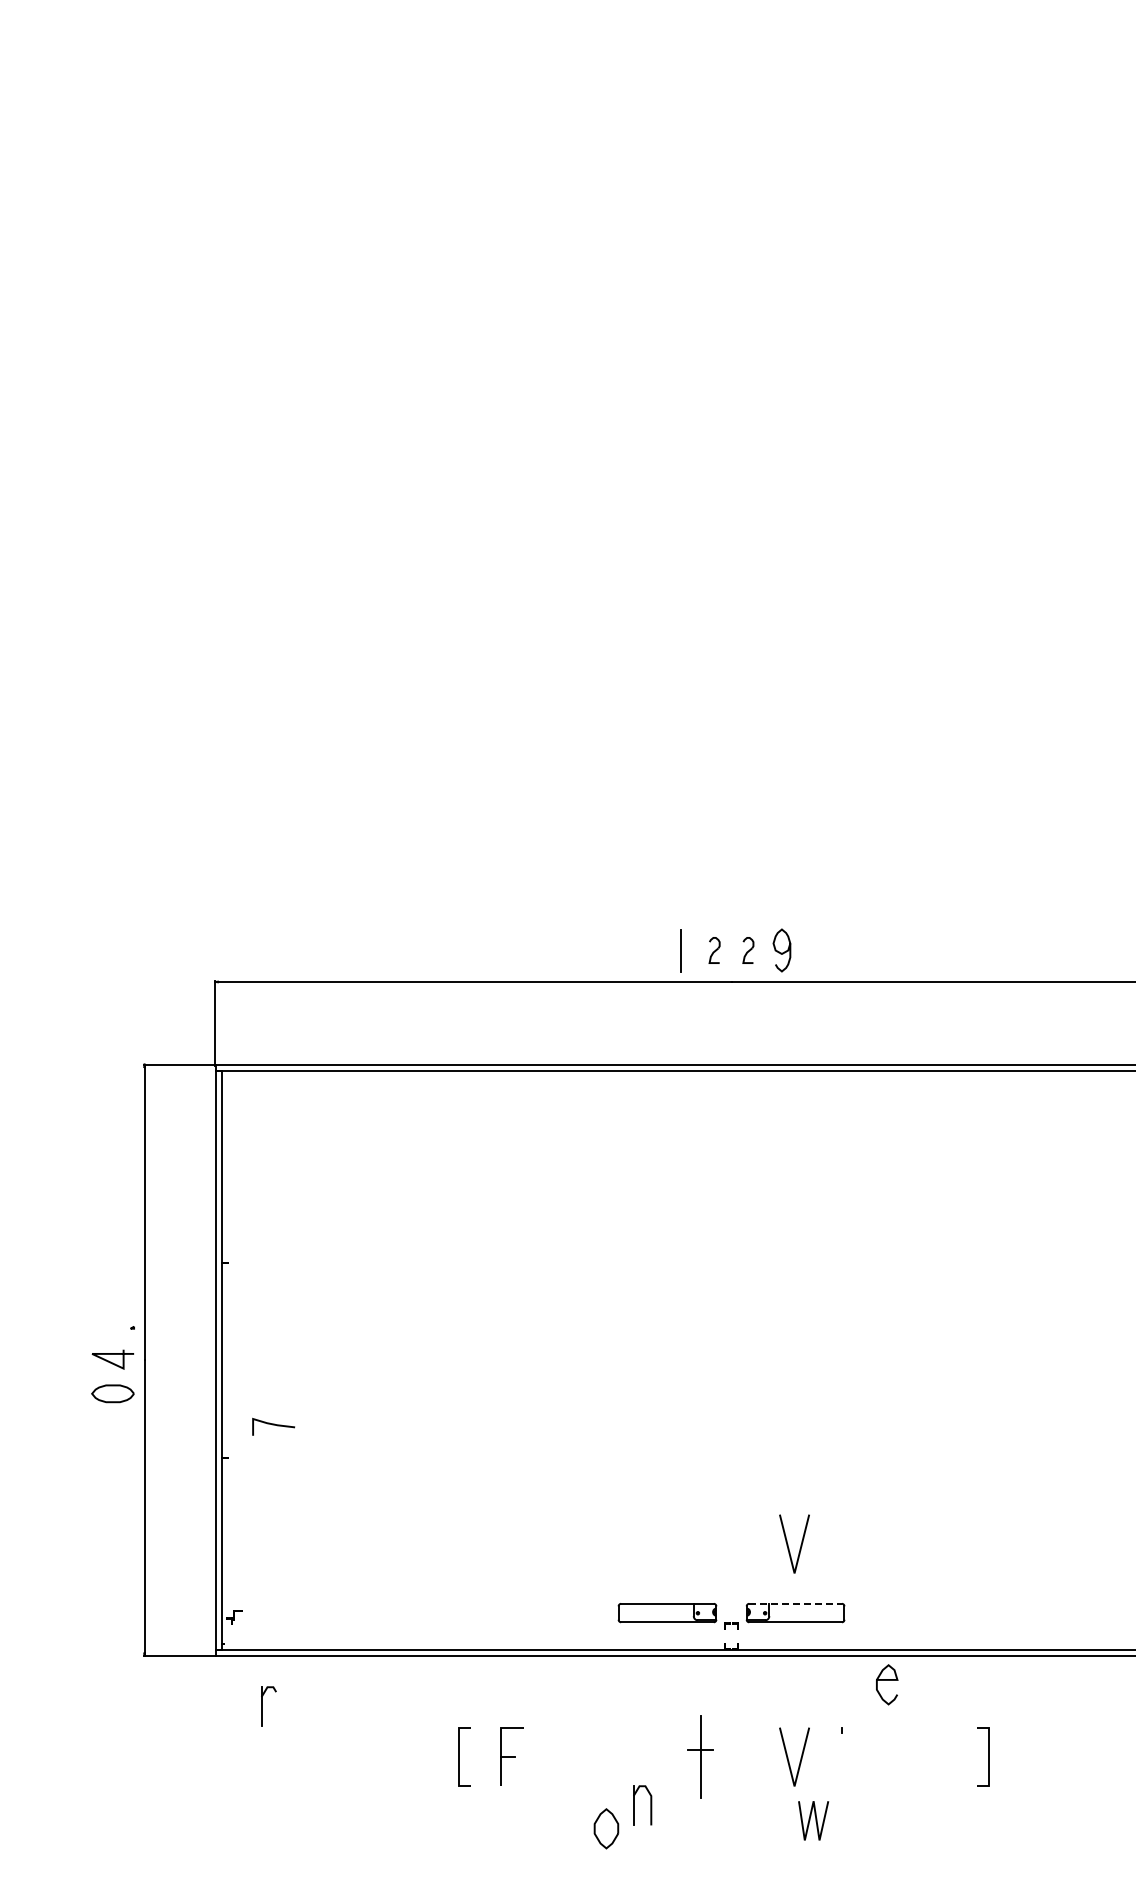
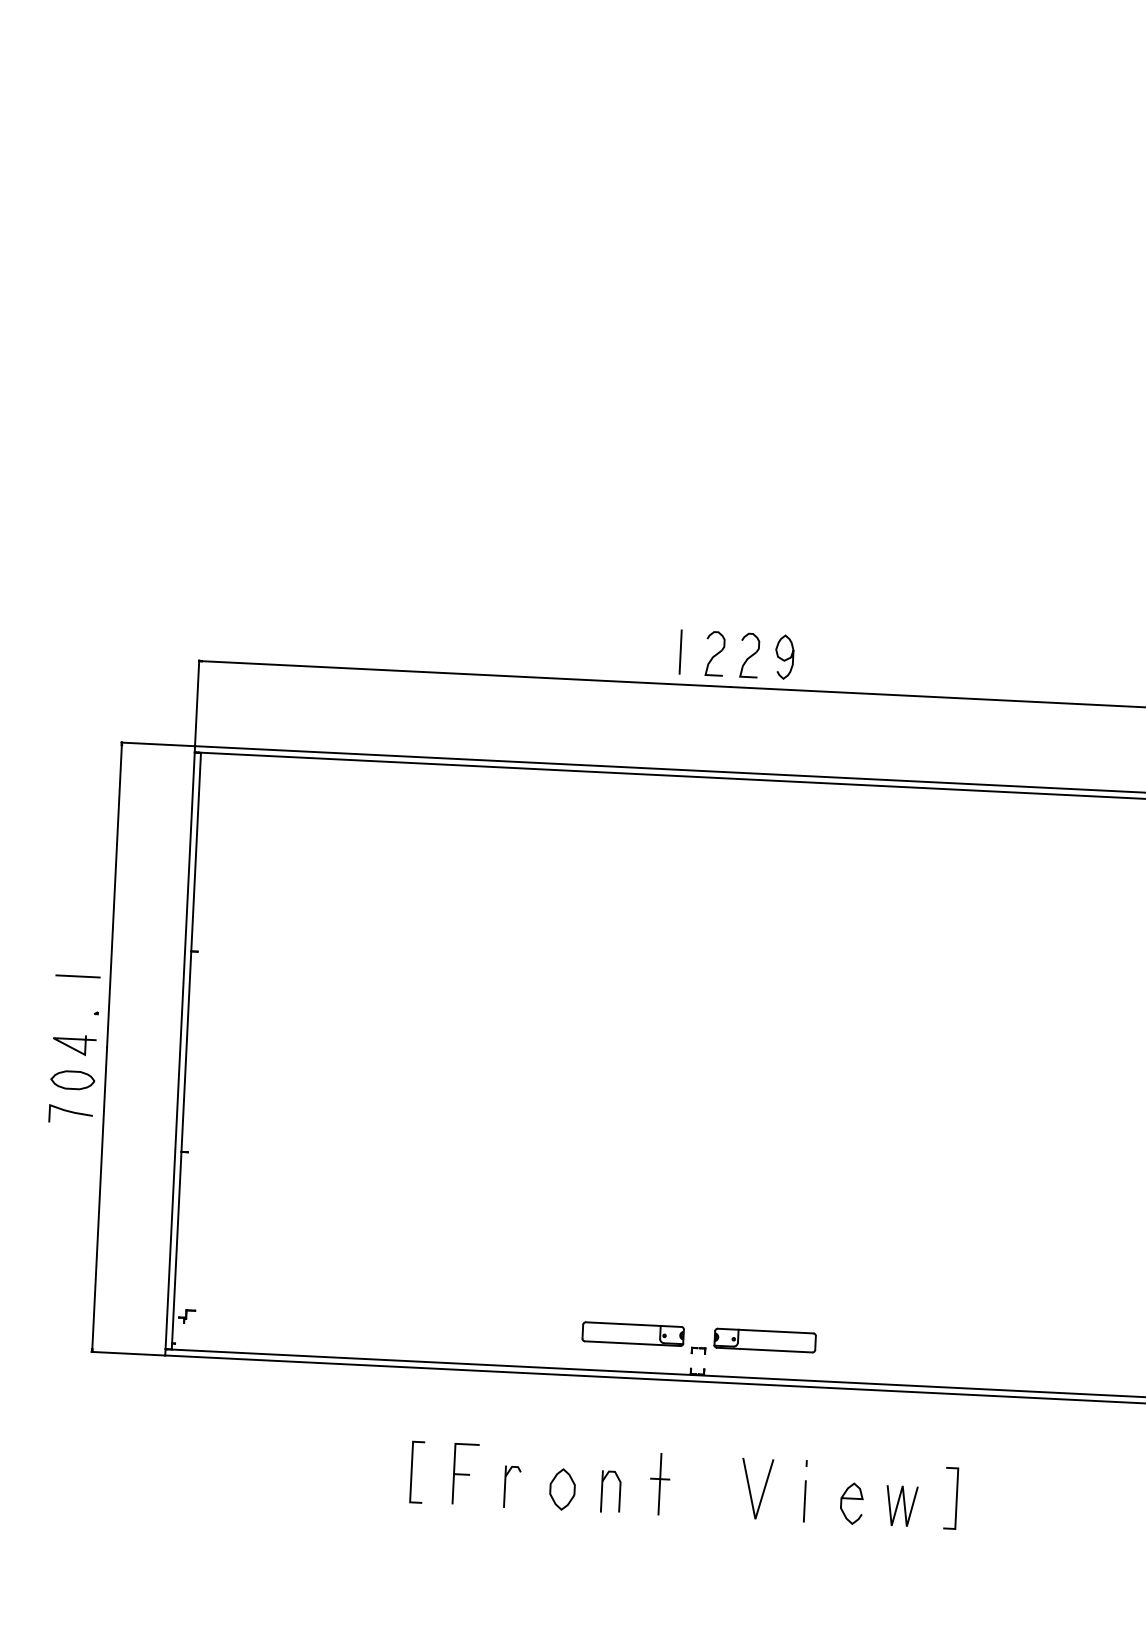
part: (714, 950) -> (715, 653), size x1.67
part: (748, 950) -> (750, 655), size x1.67
line: (113, 1293) -> (78, 976), added
curve: (273, 1425) -> (70, 1112), moved
line: (788, 1544) -> (761, 1269), removed
line: (796, 1603) -> (766, 1330), dashed -> solid
curve: (887, 1680) -> (852, 1499), moved
part: (268, 1706) -> (512, 1486), moved
part: (700, 1756) -> (659, 1483), size x0.71
line: (841, 1766) -> (804, 1501), added
part: (634, 1805) -> (602, 1491), moved
line: (815, 1820) -> (903, 1505), moved
part: (606, 1828) -> (562, 1489), moved

